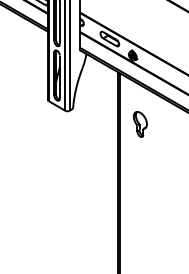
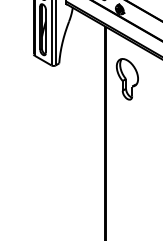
part: (140, 124) -> (127, 79), size x1.6

